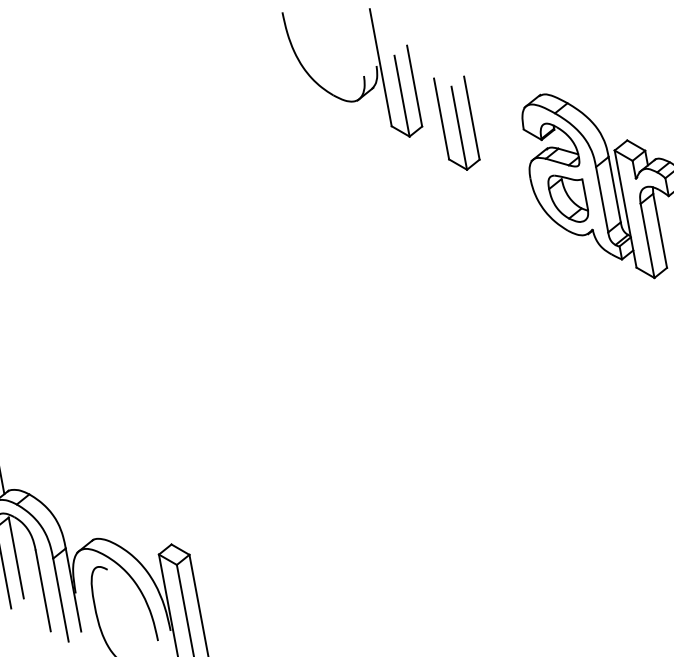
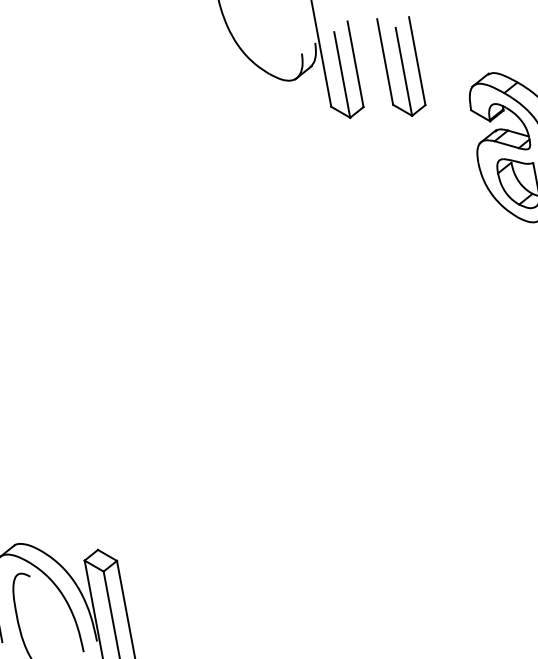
part: (456, 122) -> (400, 65), moved

